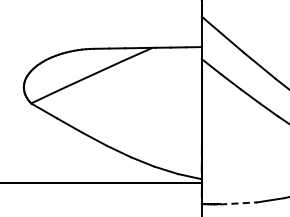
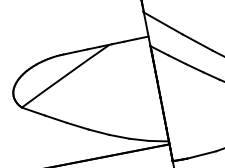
line: (239, 203) -> (202, 154), dashed -> solid

